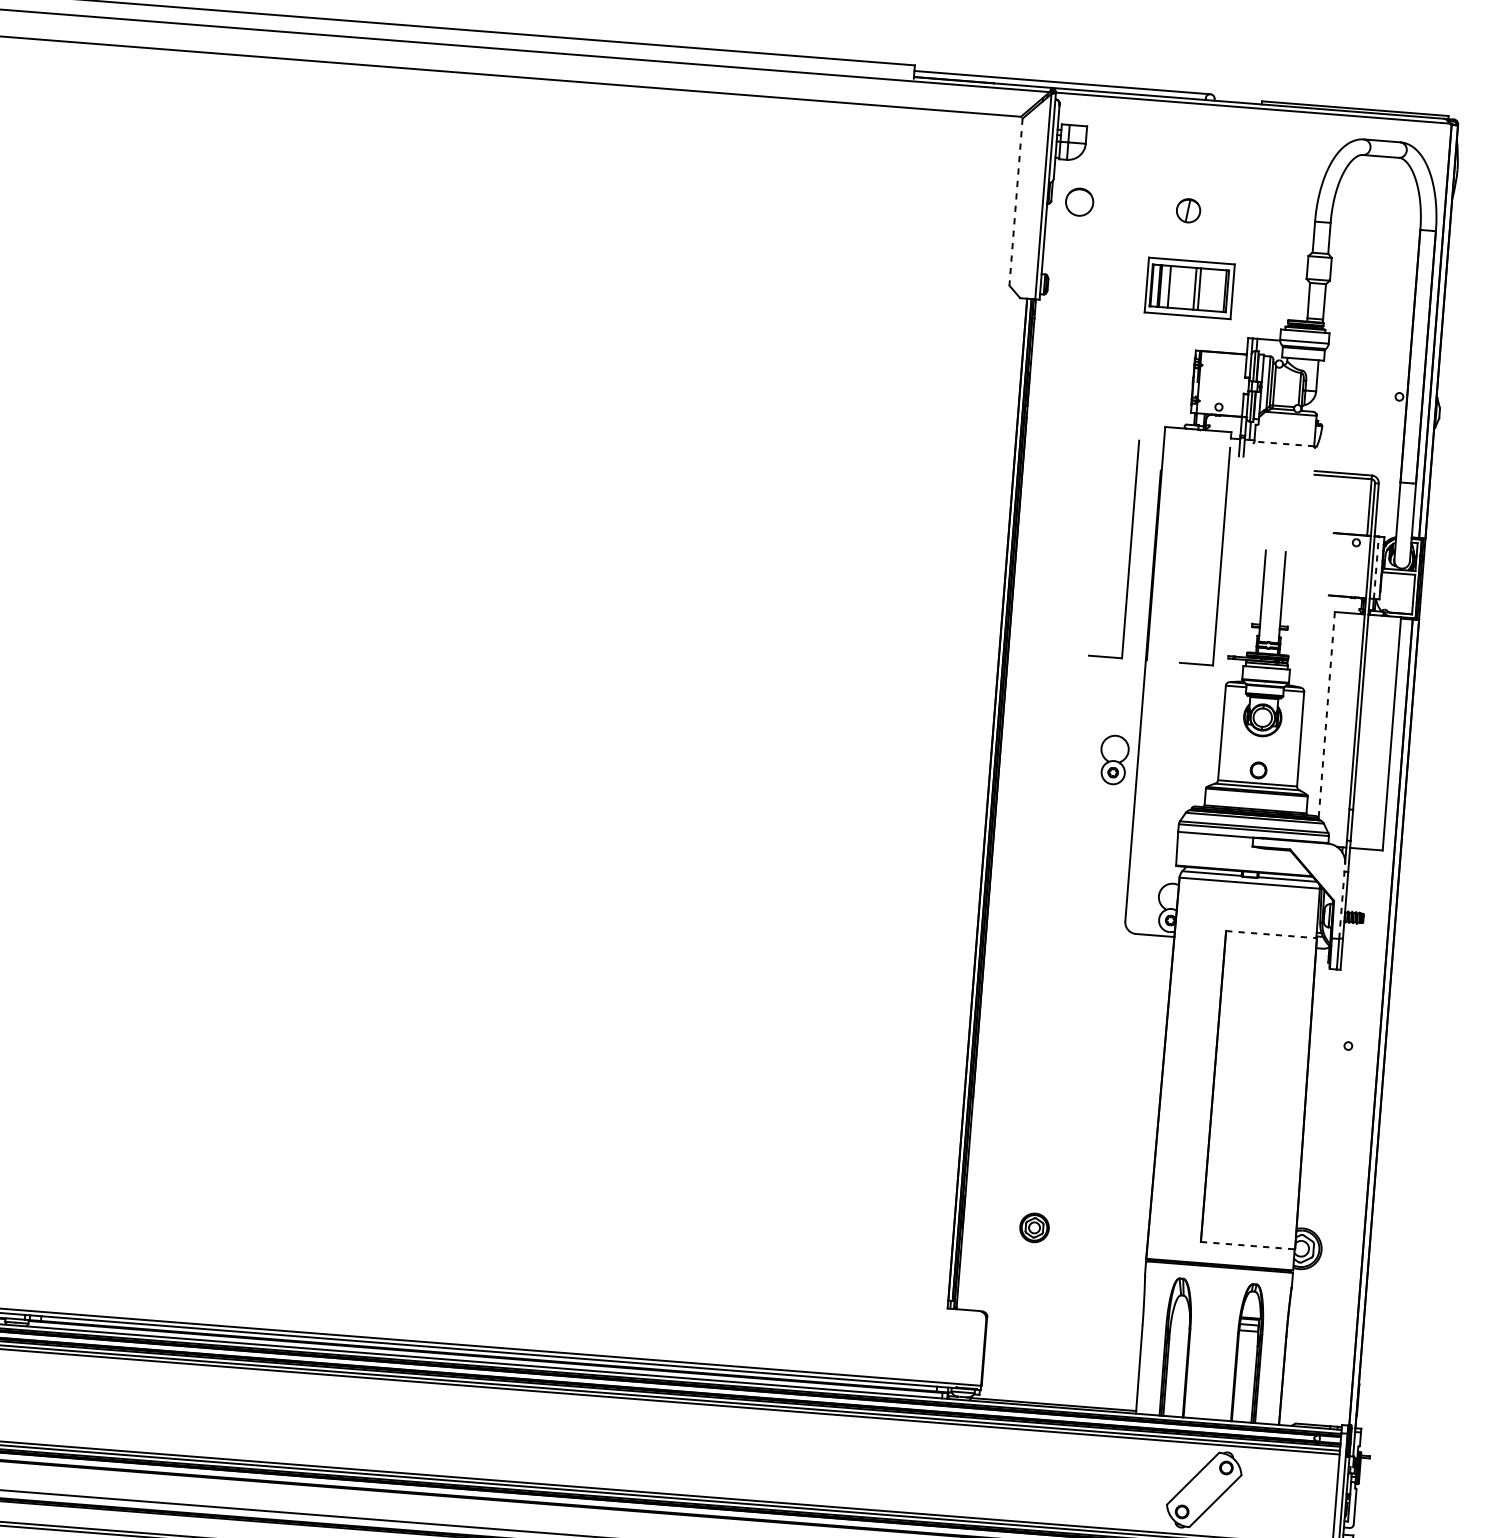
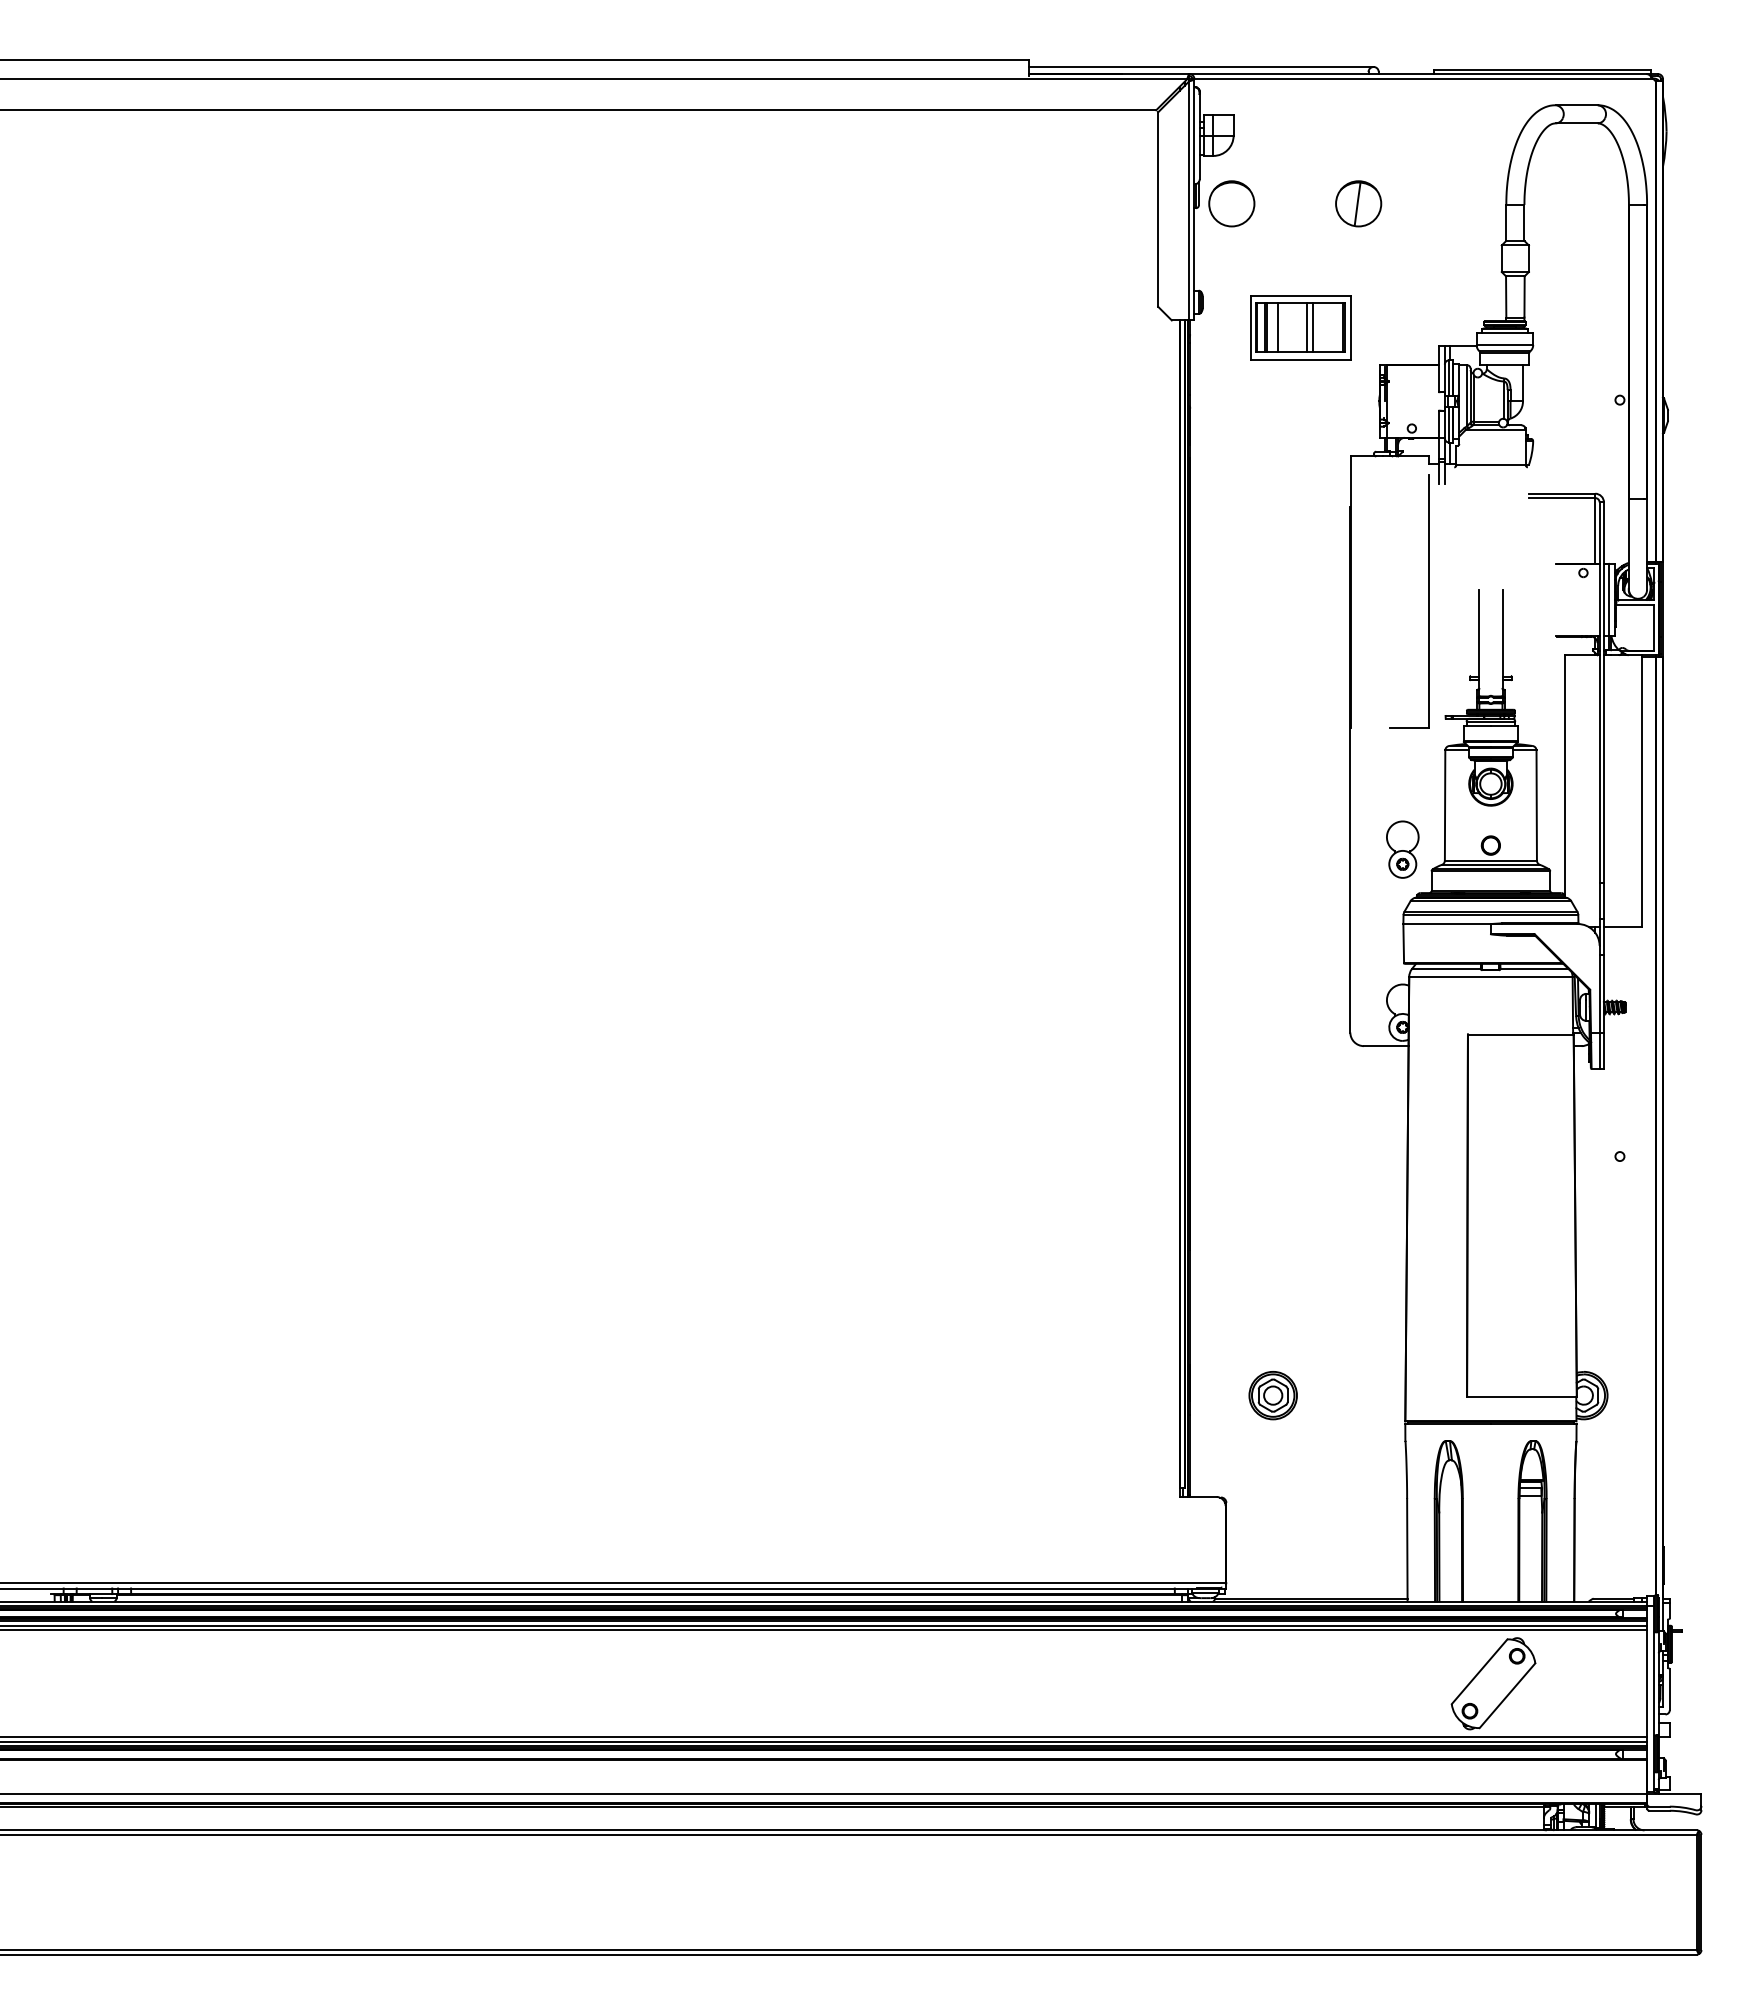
circle: (1079, 201) -> (1231, 203), size x1.43
line: (1016, 202) -> (1158, 210), dashed -> solid
part: (1188, 210) -> (1358, 203), size x1.67
part: (1189, 288) -> (1300, 327), moved
line: (1284, 444) -> (1491, 465), dashed -> solid
part: (1130, 549) -> (1322, 601), removed
line: (1376, 567) -> (1608, 599), dashed -> solid
line: (1326, 715) -> (1564, 775), dashed -> solid
part: (1114, 759) -> (1402, 849), moved
line: (1342, 901) -> (1599, 989), dashed -> solid
line: (1271, 934) -> (1520, 1034), dashed -> solid
part: (1034, 1227) -> (1272, 1395), size x1.43
line: (1247, 1245) -> (1521, 1396), dashed -> solid

